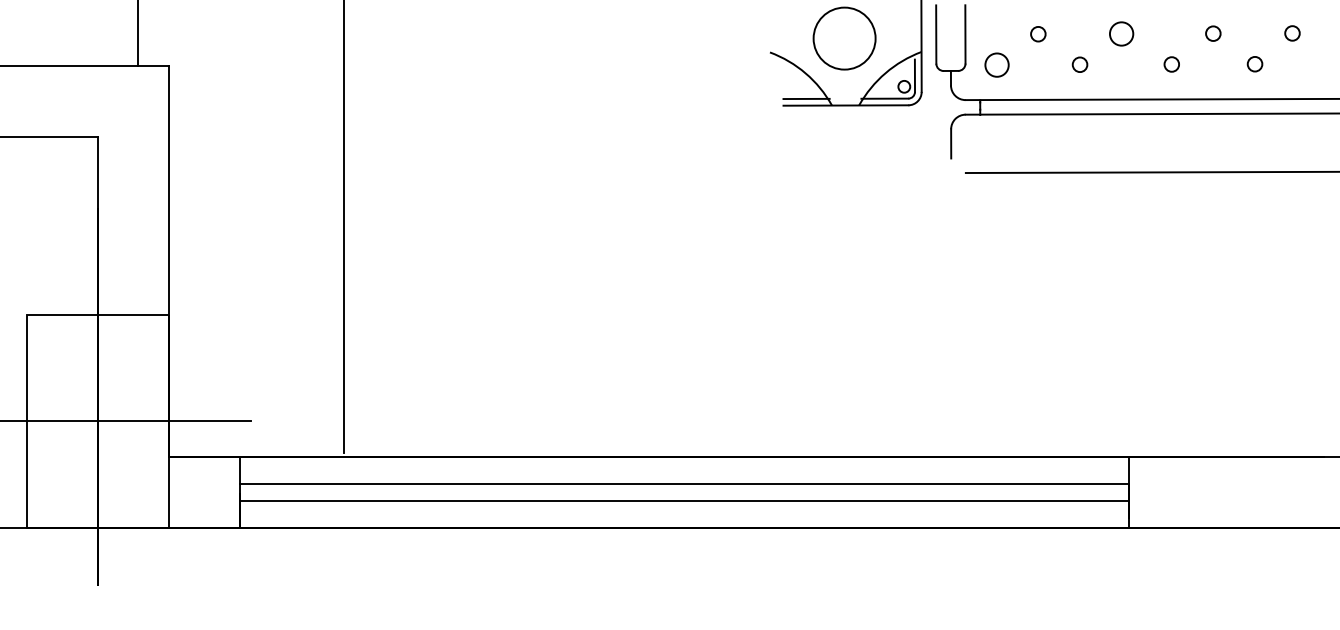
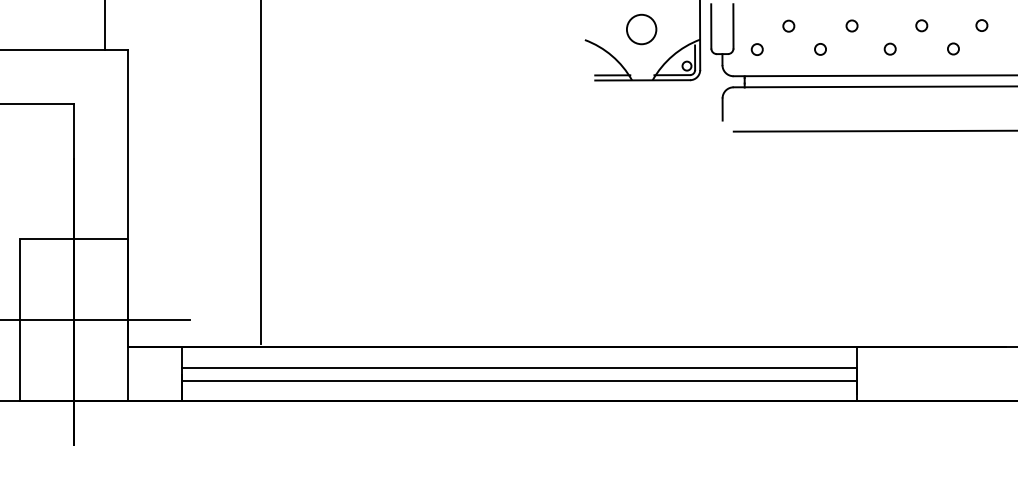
circle: (1120, 33) -> (851, 25), size x0.62
circle: (844, 38) -> (641, 29), size x0.62
circle: (995, 64) -> (756, 49), size x0.62

